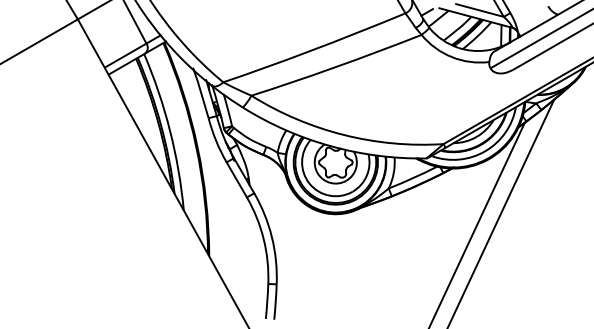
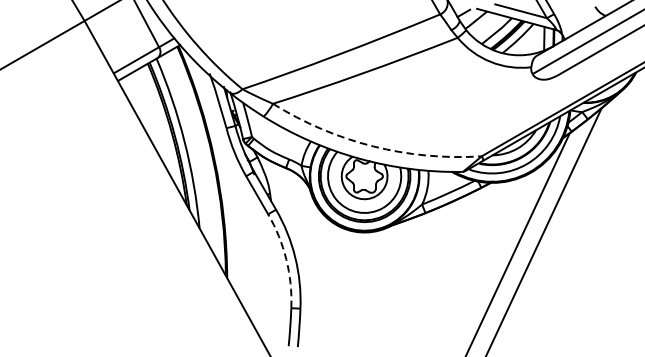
arc: (343, 134) -> (372, 145), solid -> dashed
arc: (263, 239) -> (286, 259), solid -> dashed

